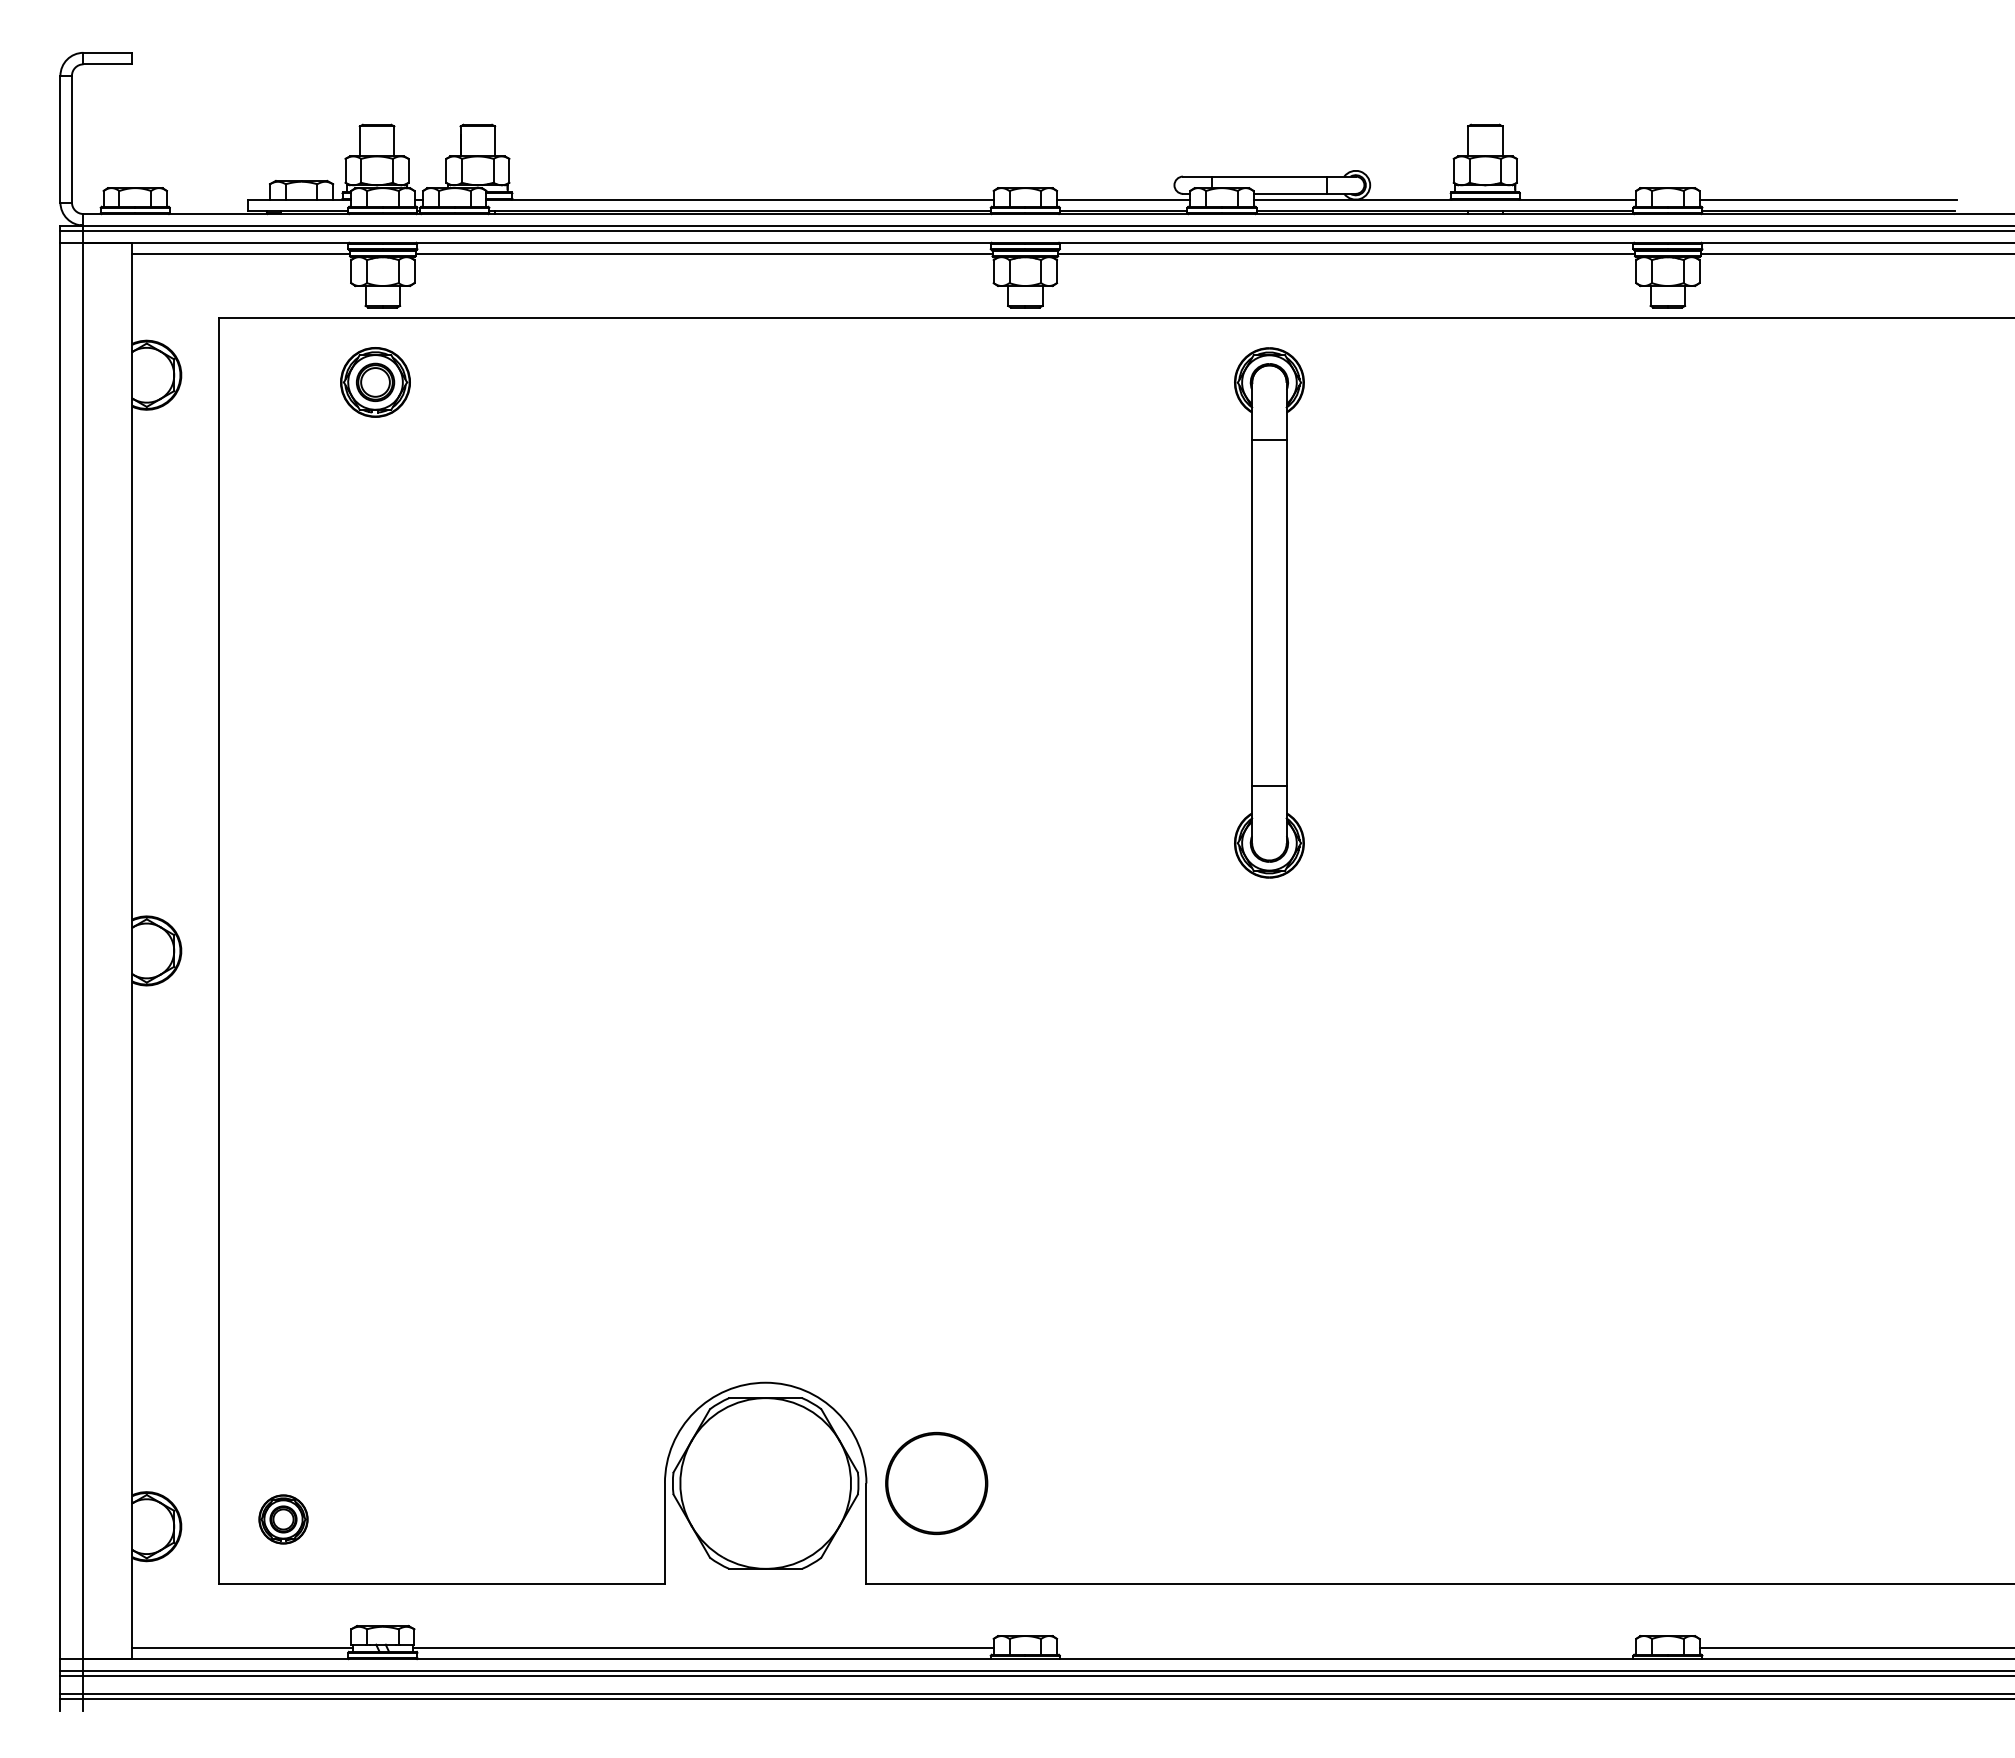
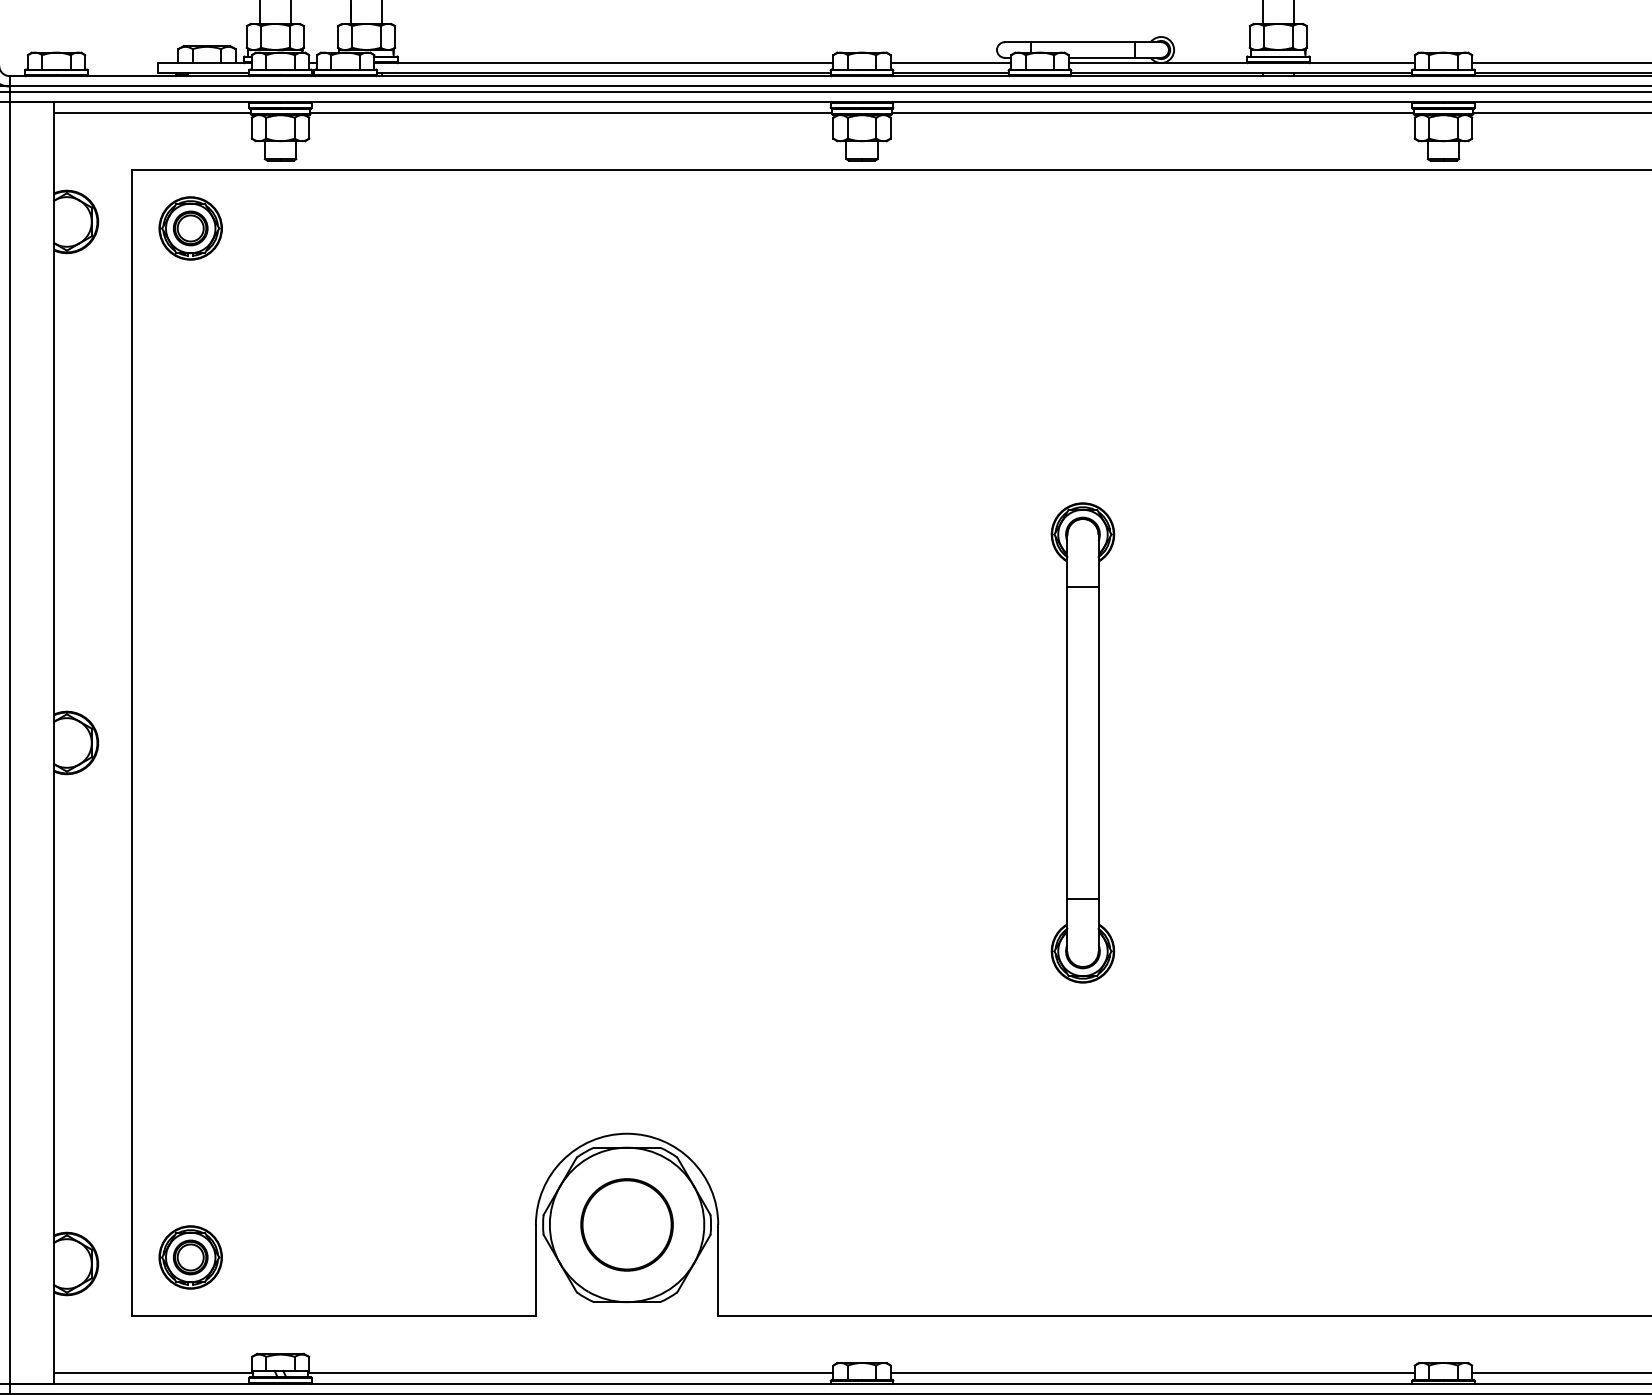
part: (375, 382) -> (190, 228), moved
part: (1269, 612) -> (1083, 742), moved
part: (936, 1483) -> (626, 1224), moved
part: (283, 1519) -> (190, 1257), size x1.43
line: (1346, 1647) -> (1152, 1373), added

